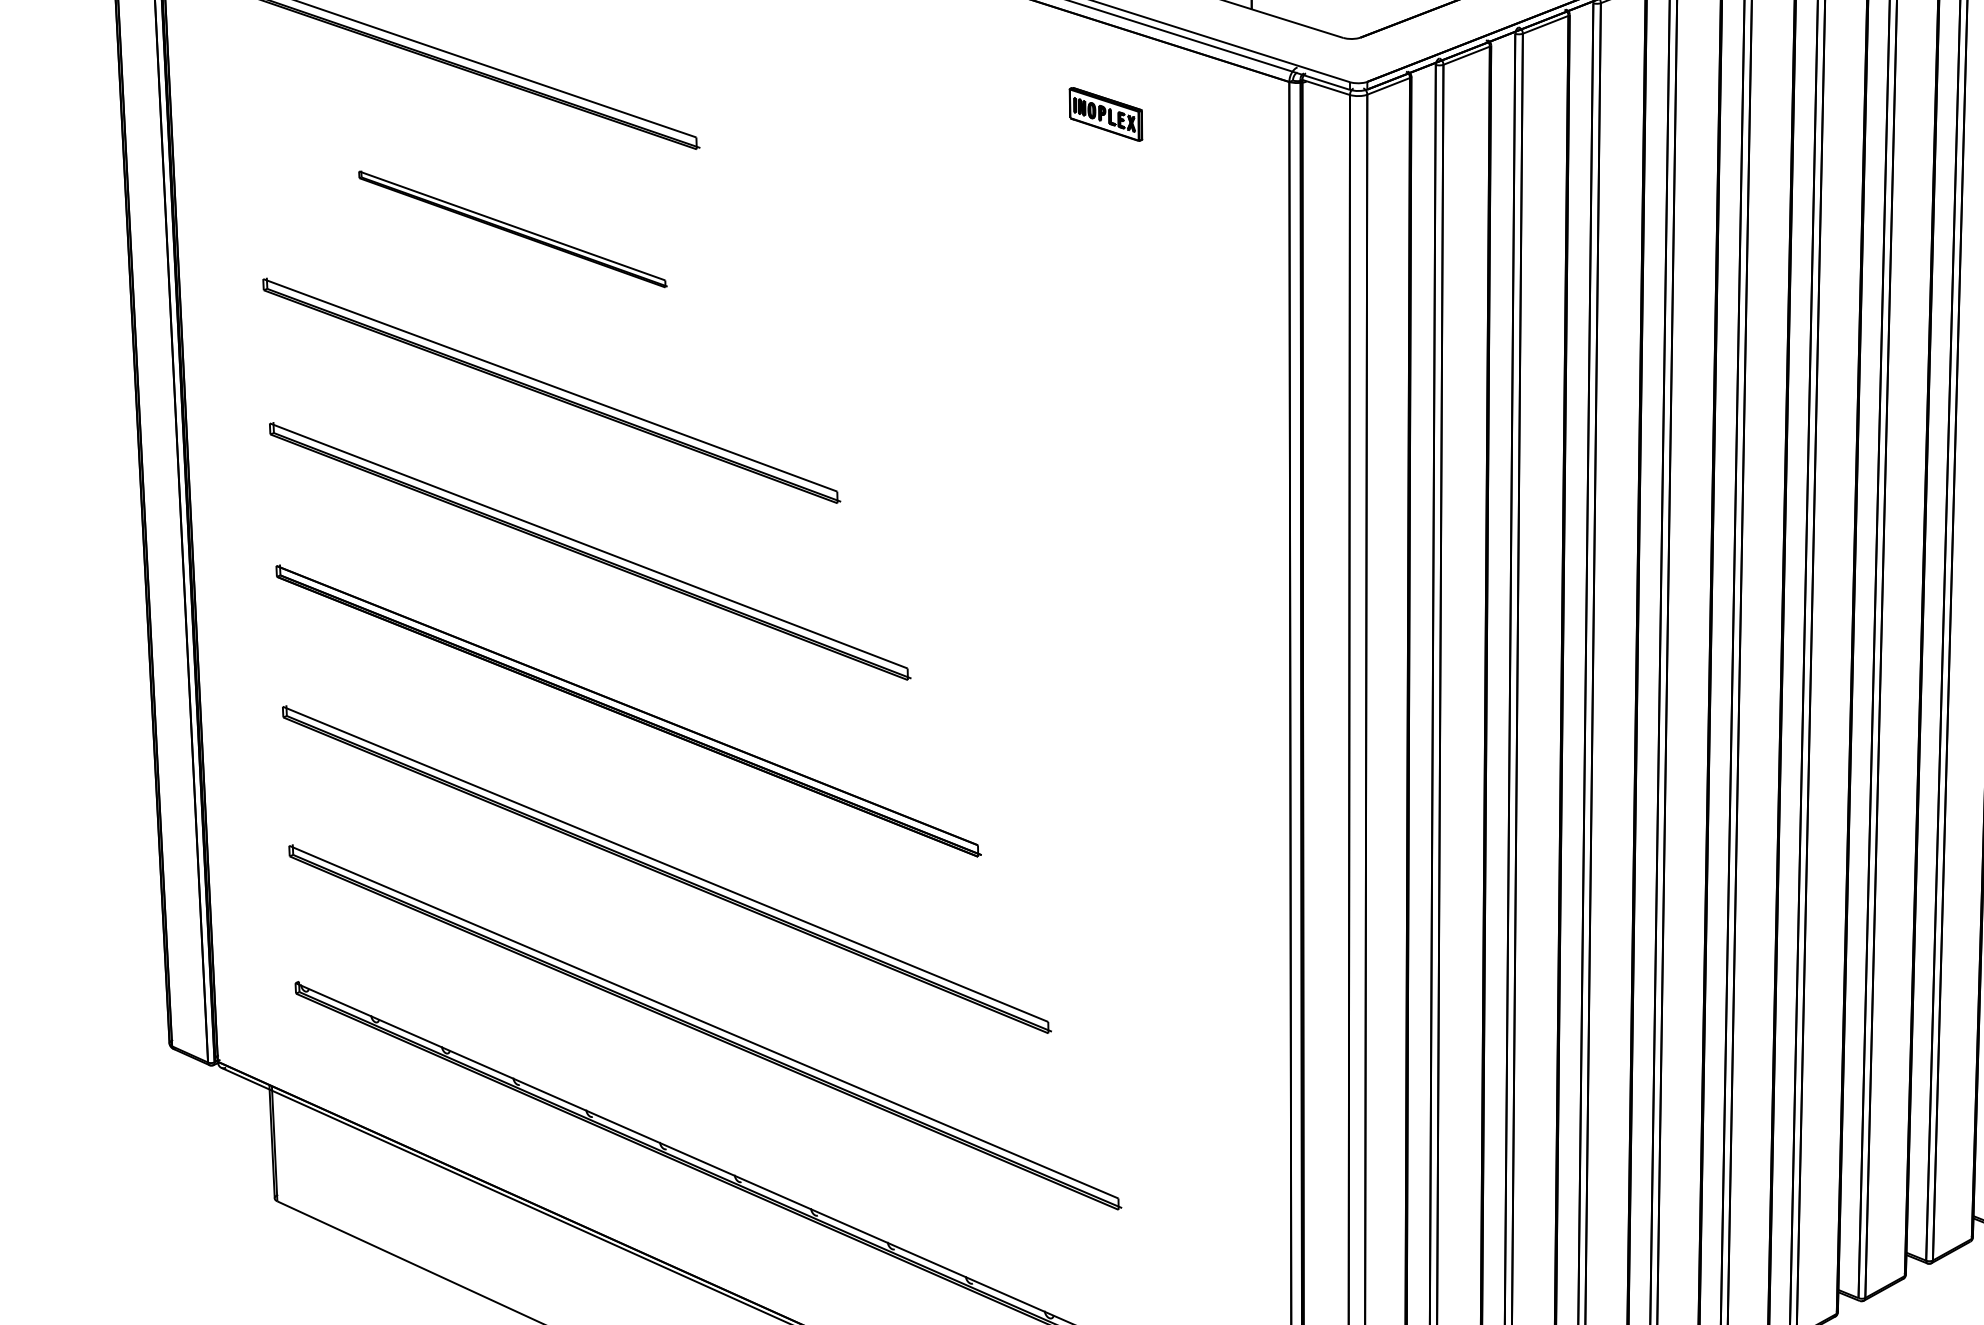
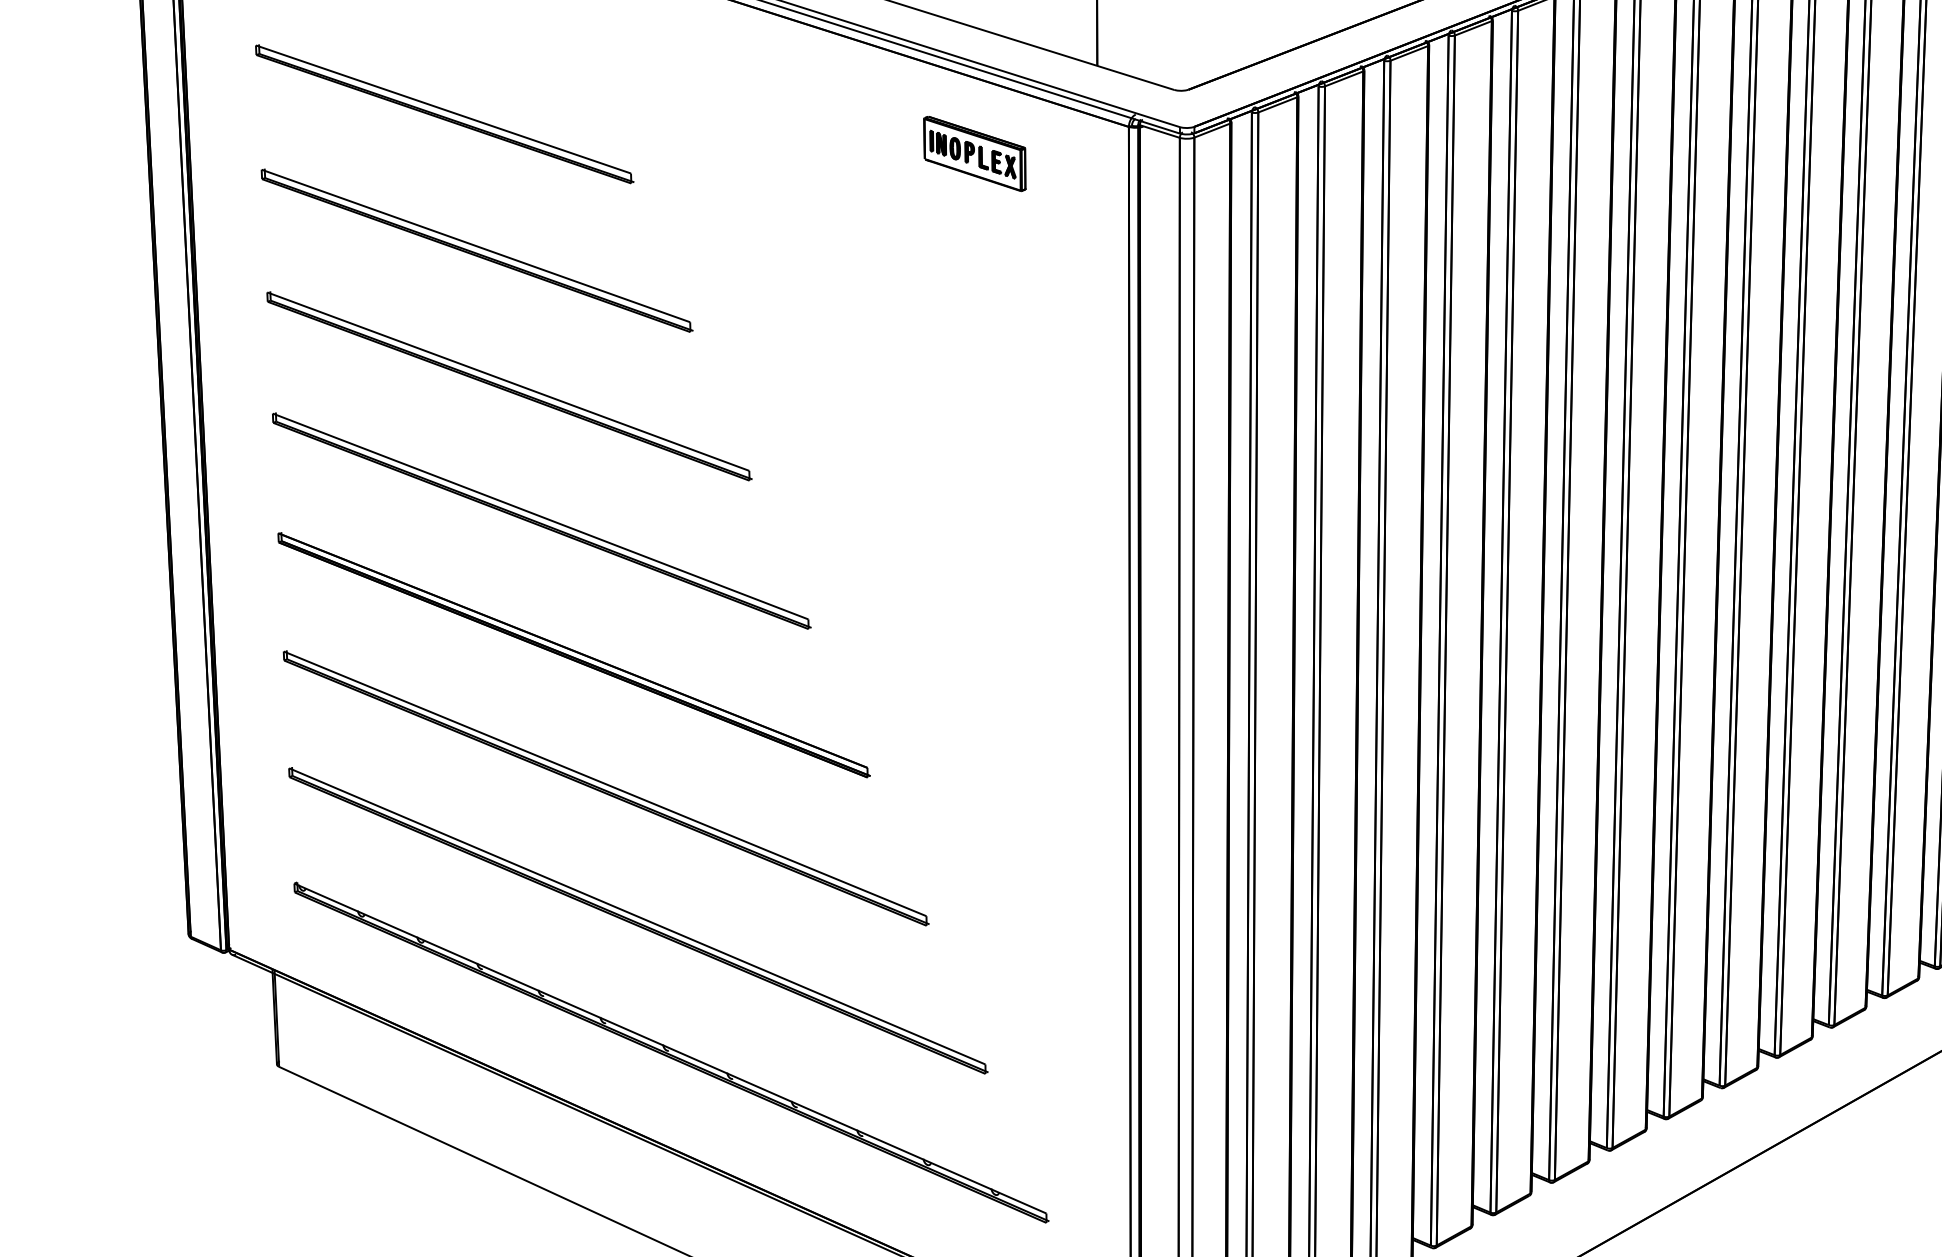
part: (1105, 114) -> (974, 154), size x1.67
part: (512, 229) -> (476, 250), size x1.67

